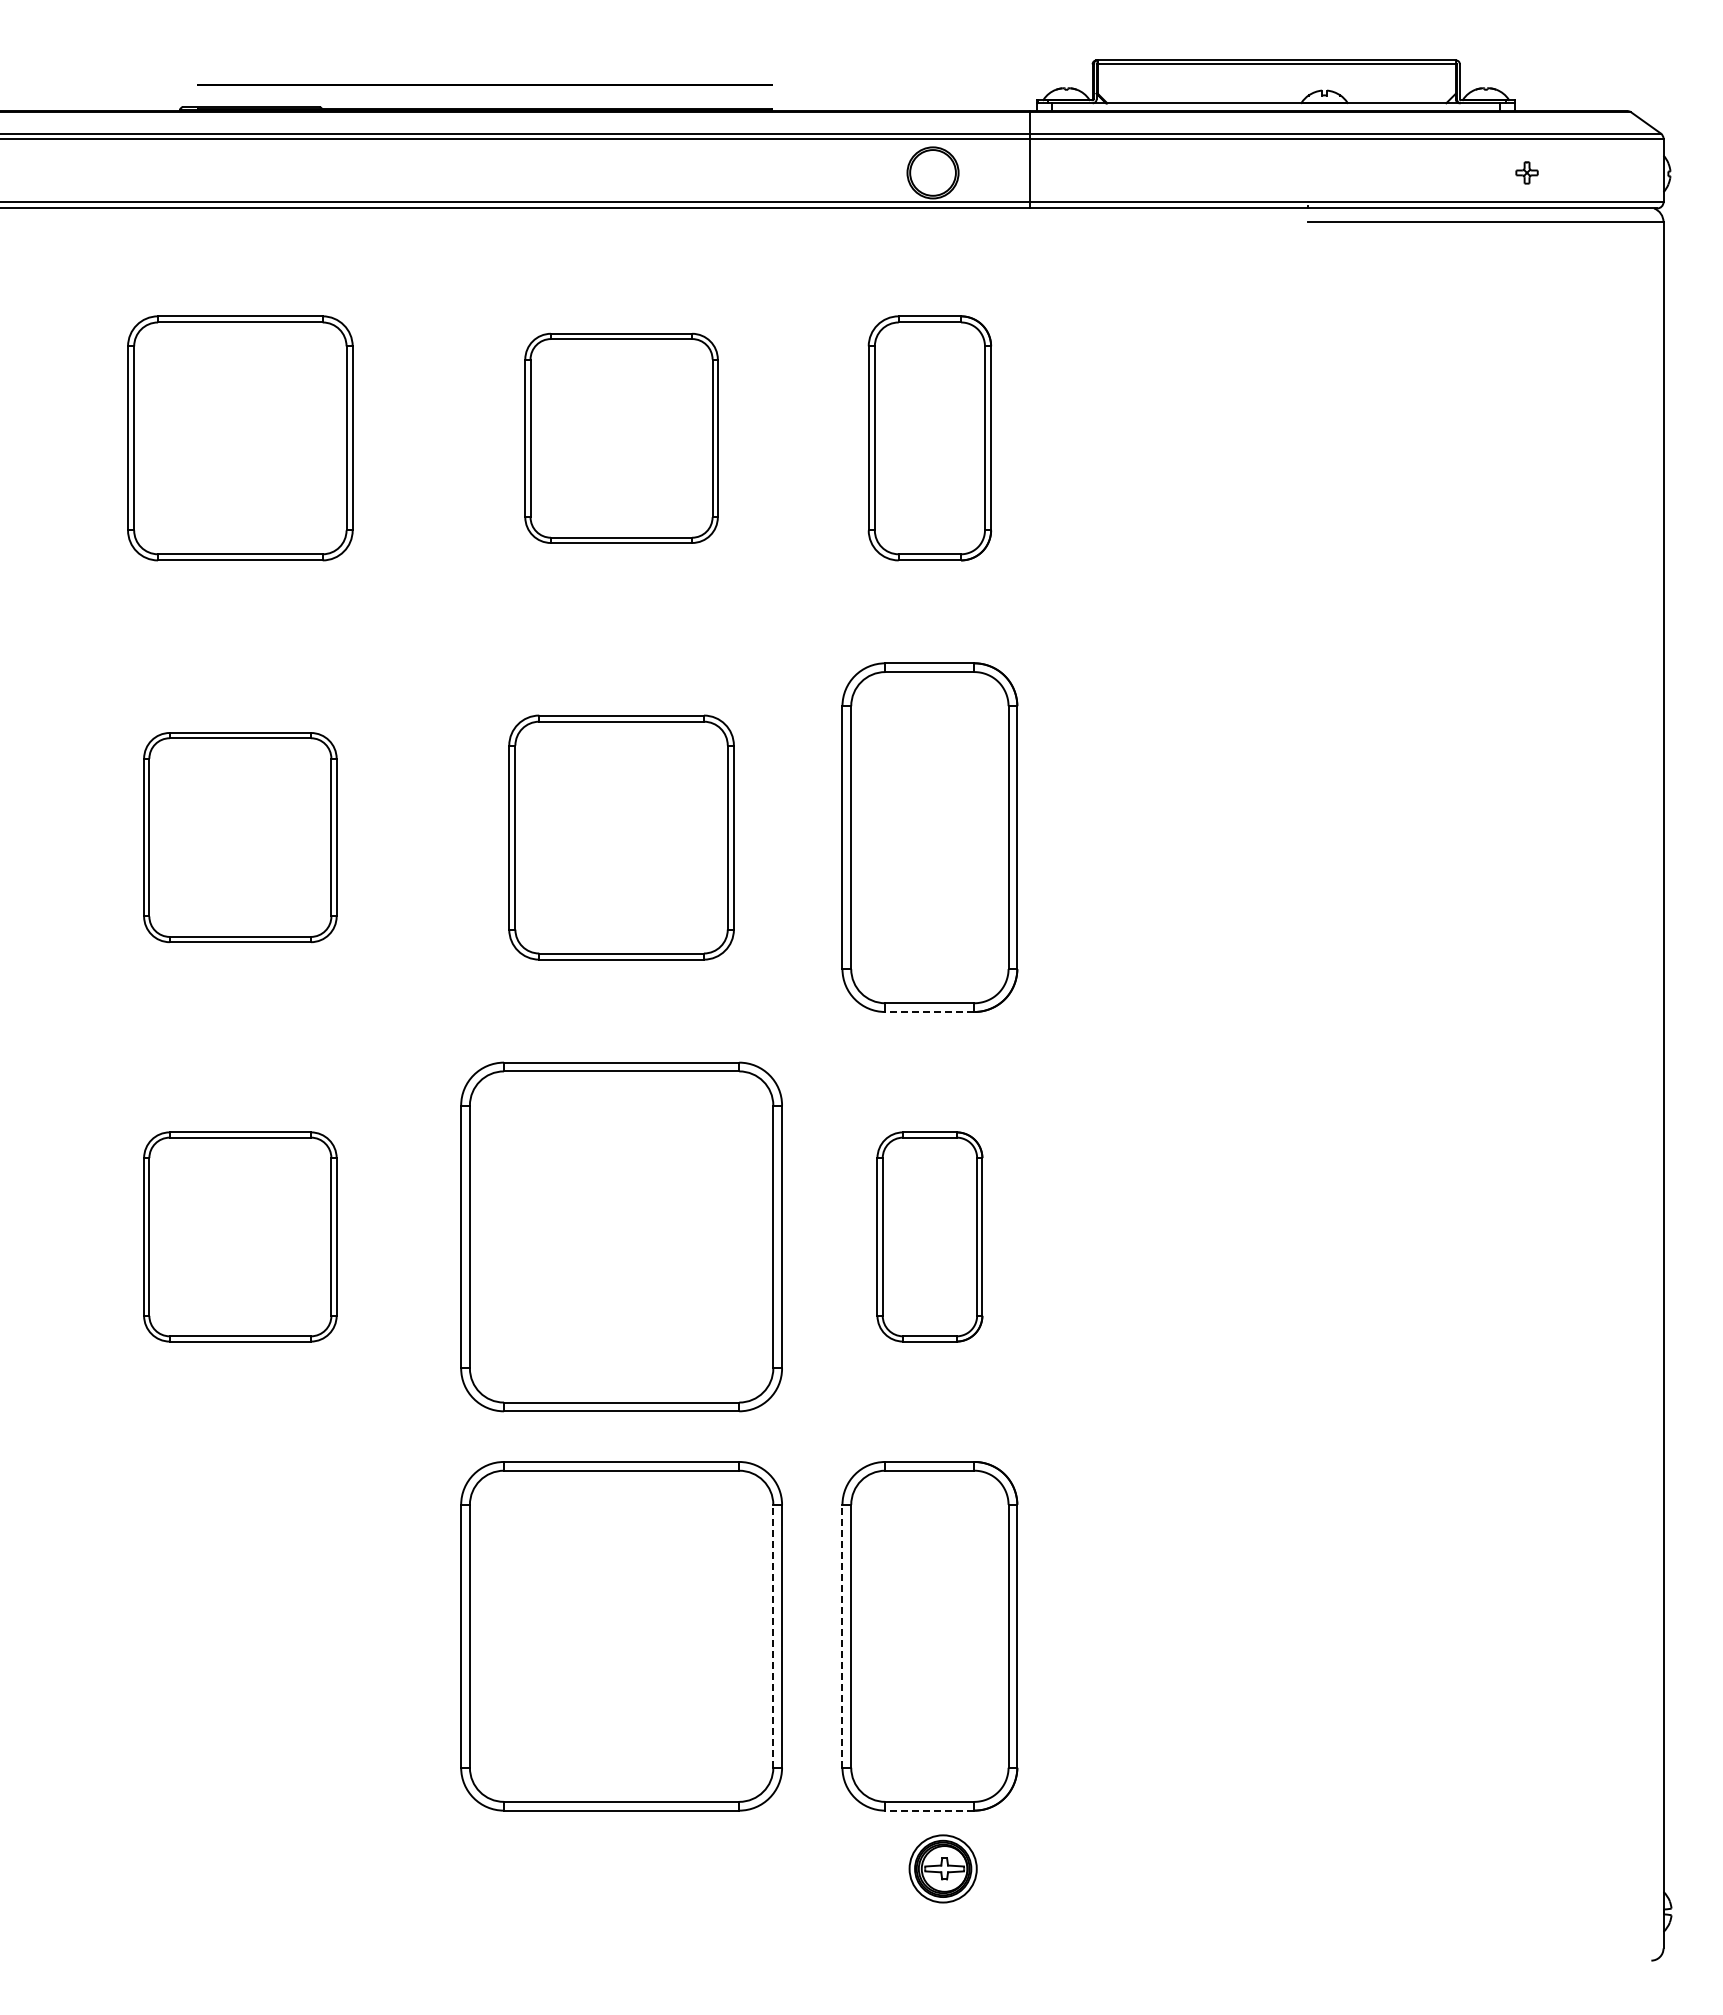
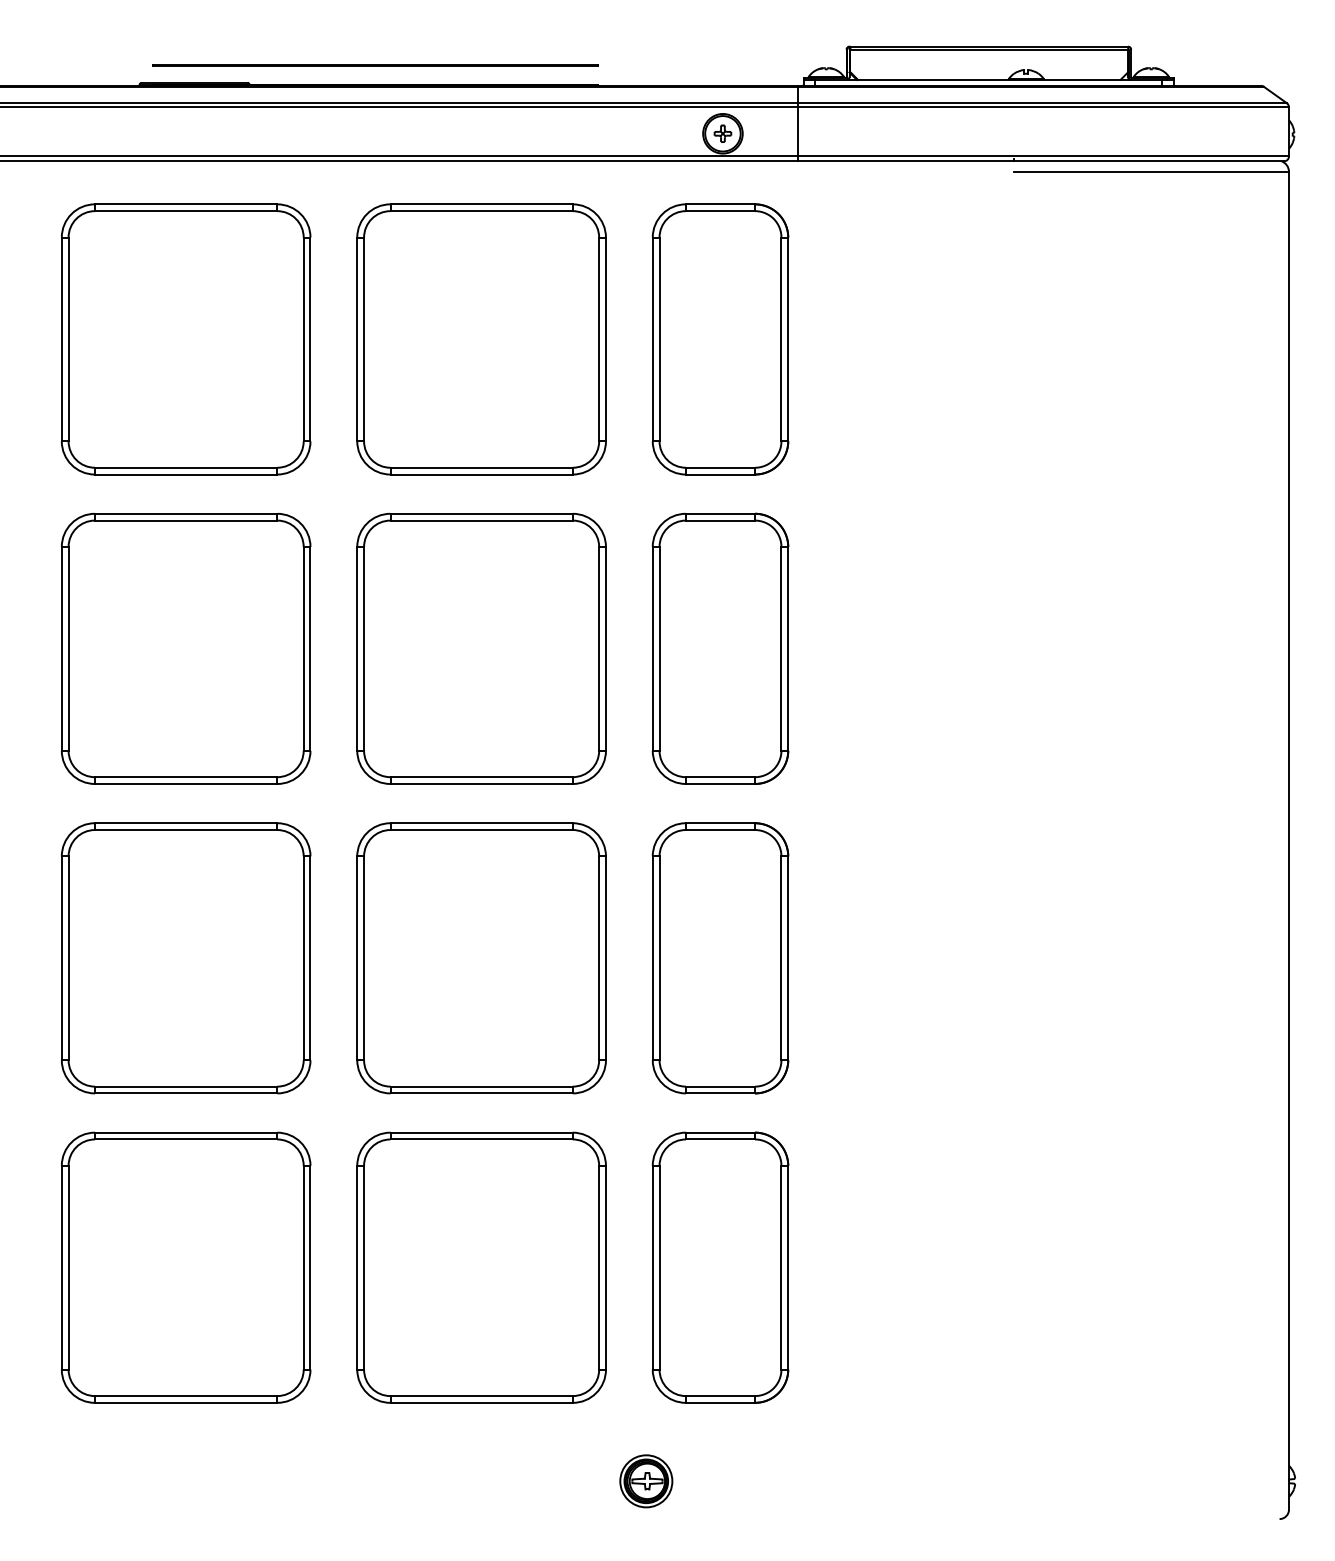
part: (1526, 172) -> (722, 133), moved
part: (240, 438) -> (186, 339), size x1.43
part: (621, 438) -> (481, 339), size x1.67
part: (929, 438) -> (720, 339), size x1.43
part: (240, 837) -> (186, 648), size x1.67
part: (621, 837) -> (481, 648), size x1.43
line: (929, 1012) -> (720, 784), dashed -> solid
part: (240, 1236) -> (186, 957), size x1.67
part: (929, 1236) -> (720, 957), size x1.67
line: (773, 1635) -> (599, 1267), dashed -> solid
line: (842, 1635) -> (652, 1267), dashed -> solid
part: (240, 1636) -> (186, 1267), added
line: (929, 1810) -> (720, 1402), dashed -> solid
part: (942, 1868) -> (645, 1481), moved

